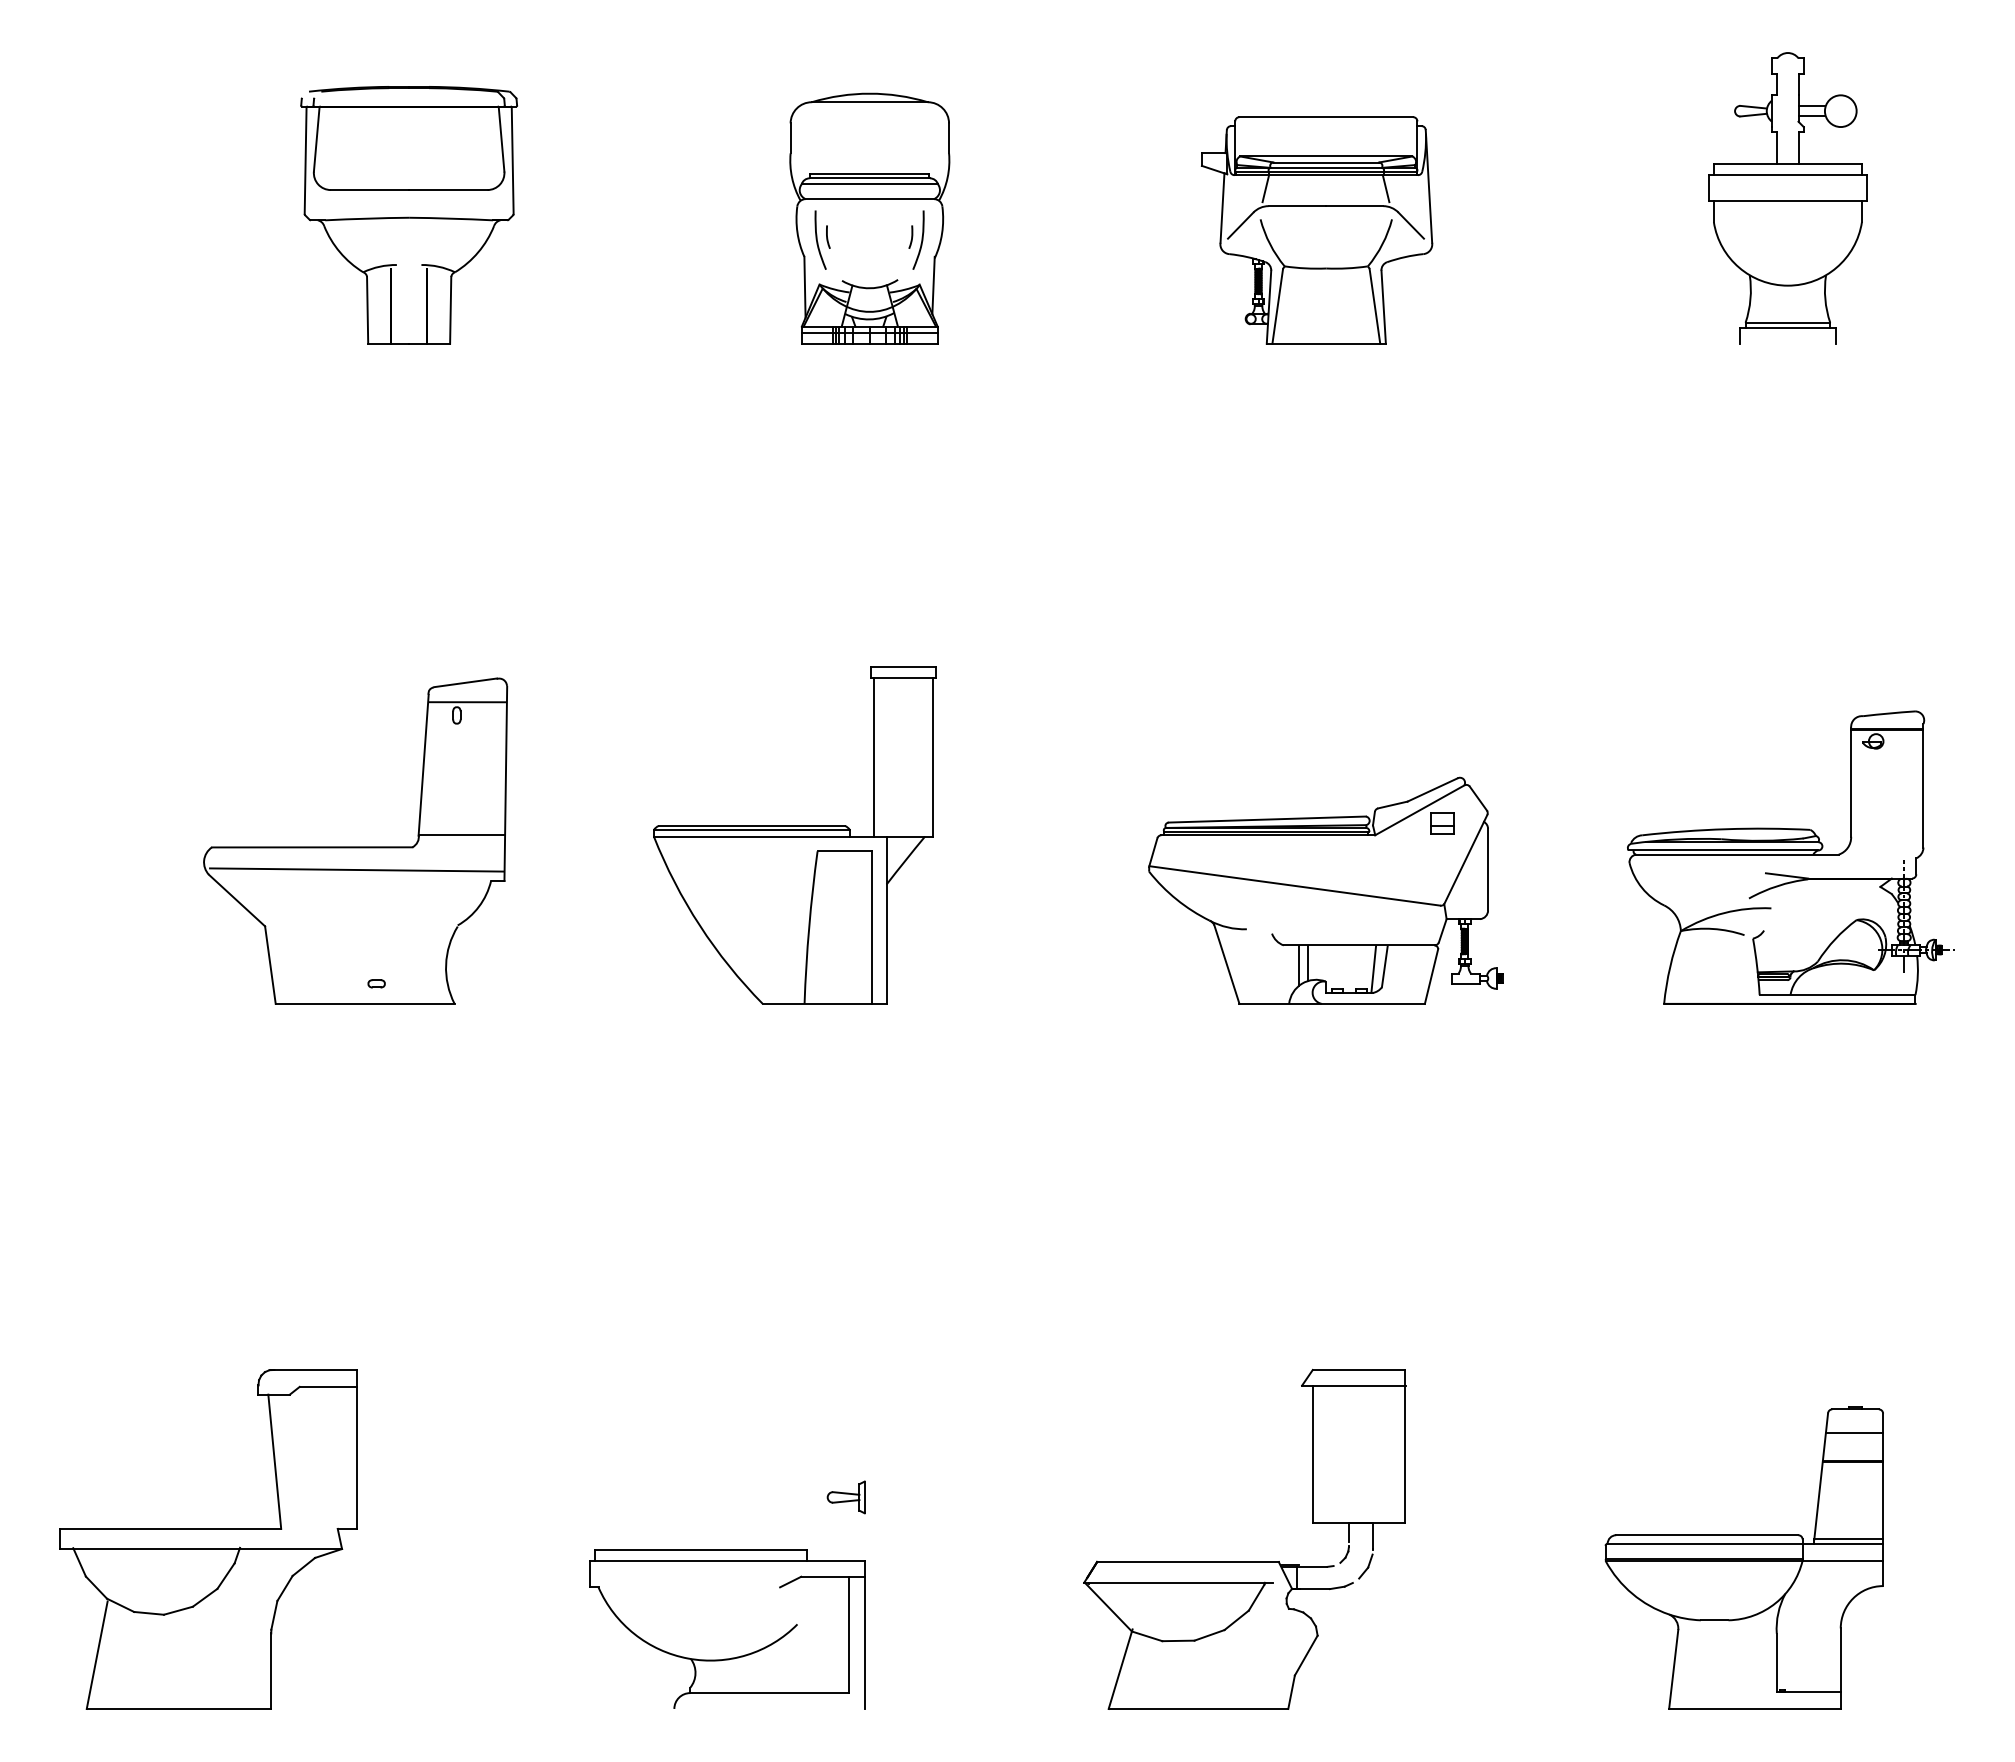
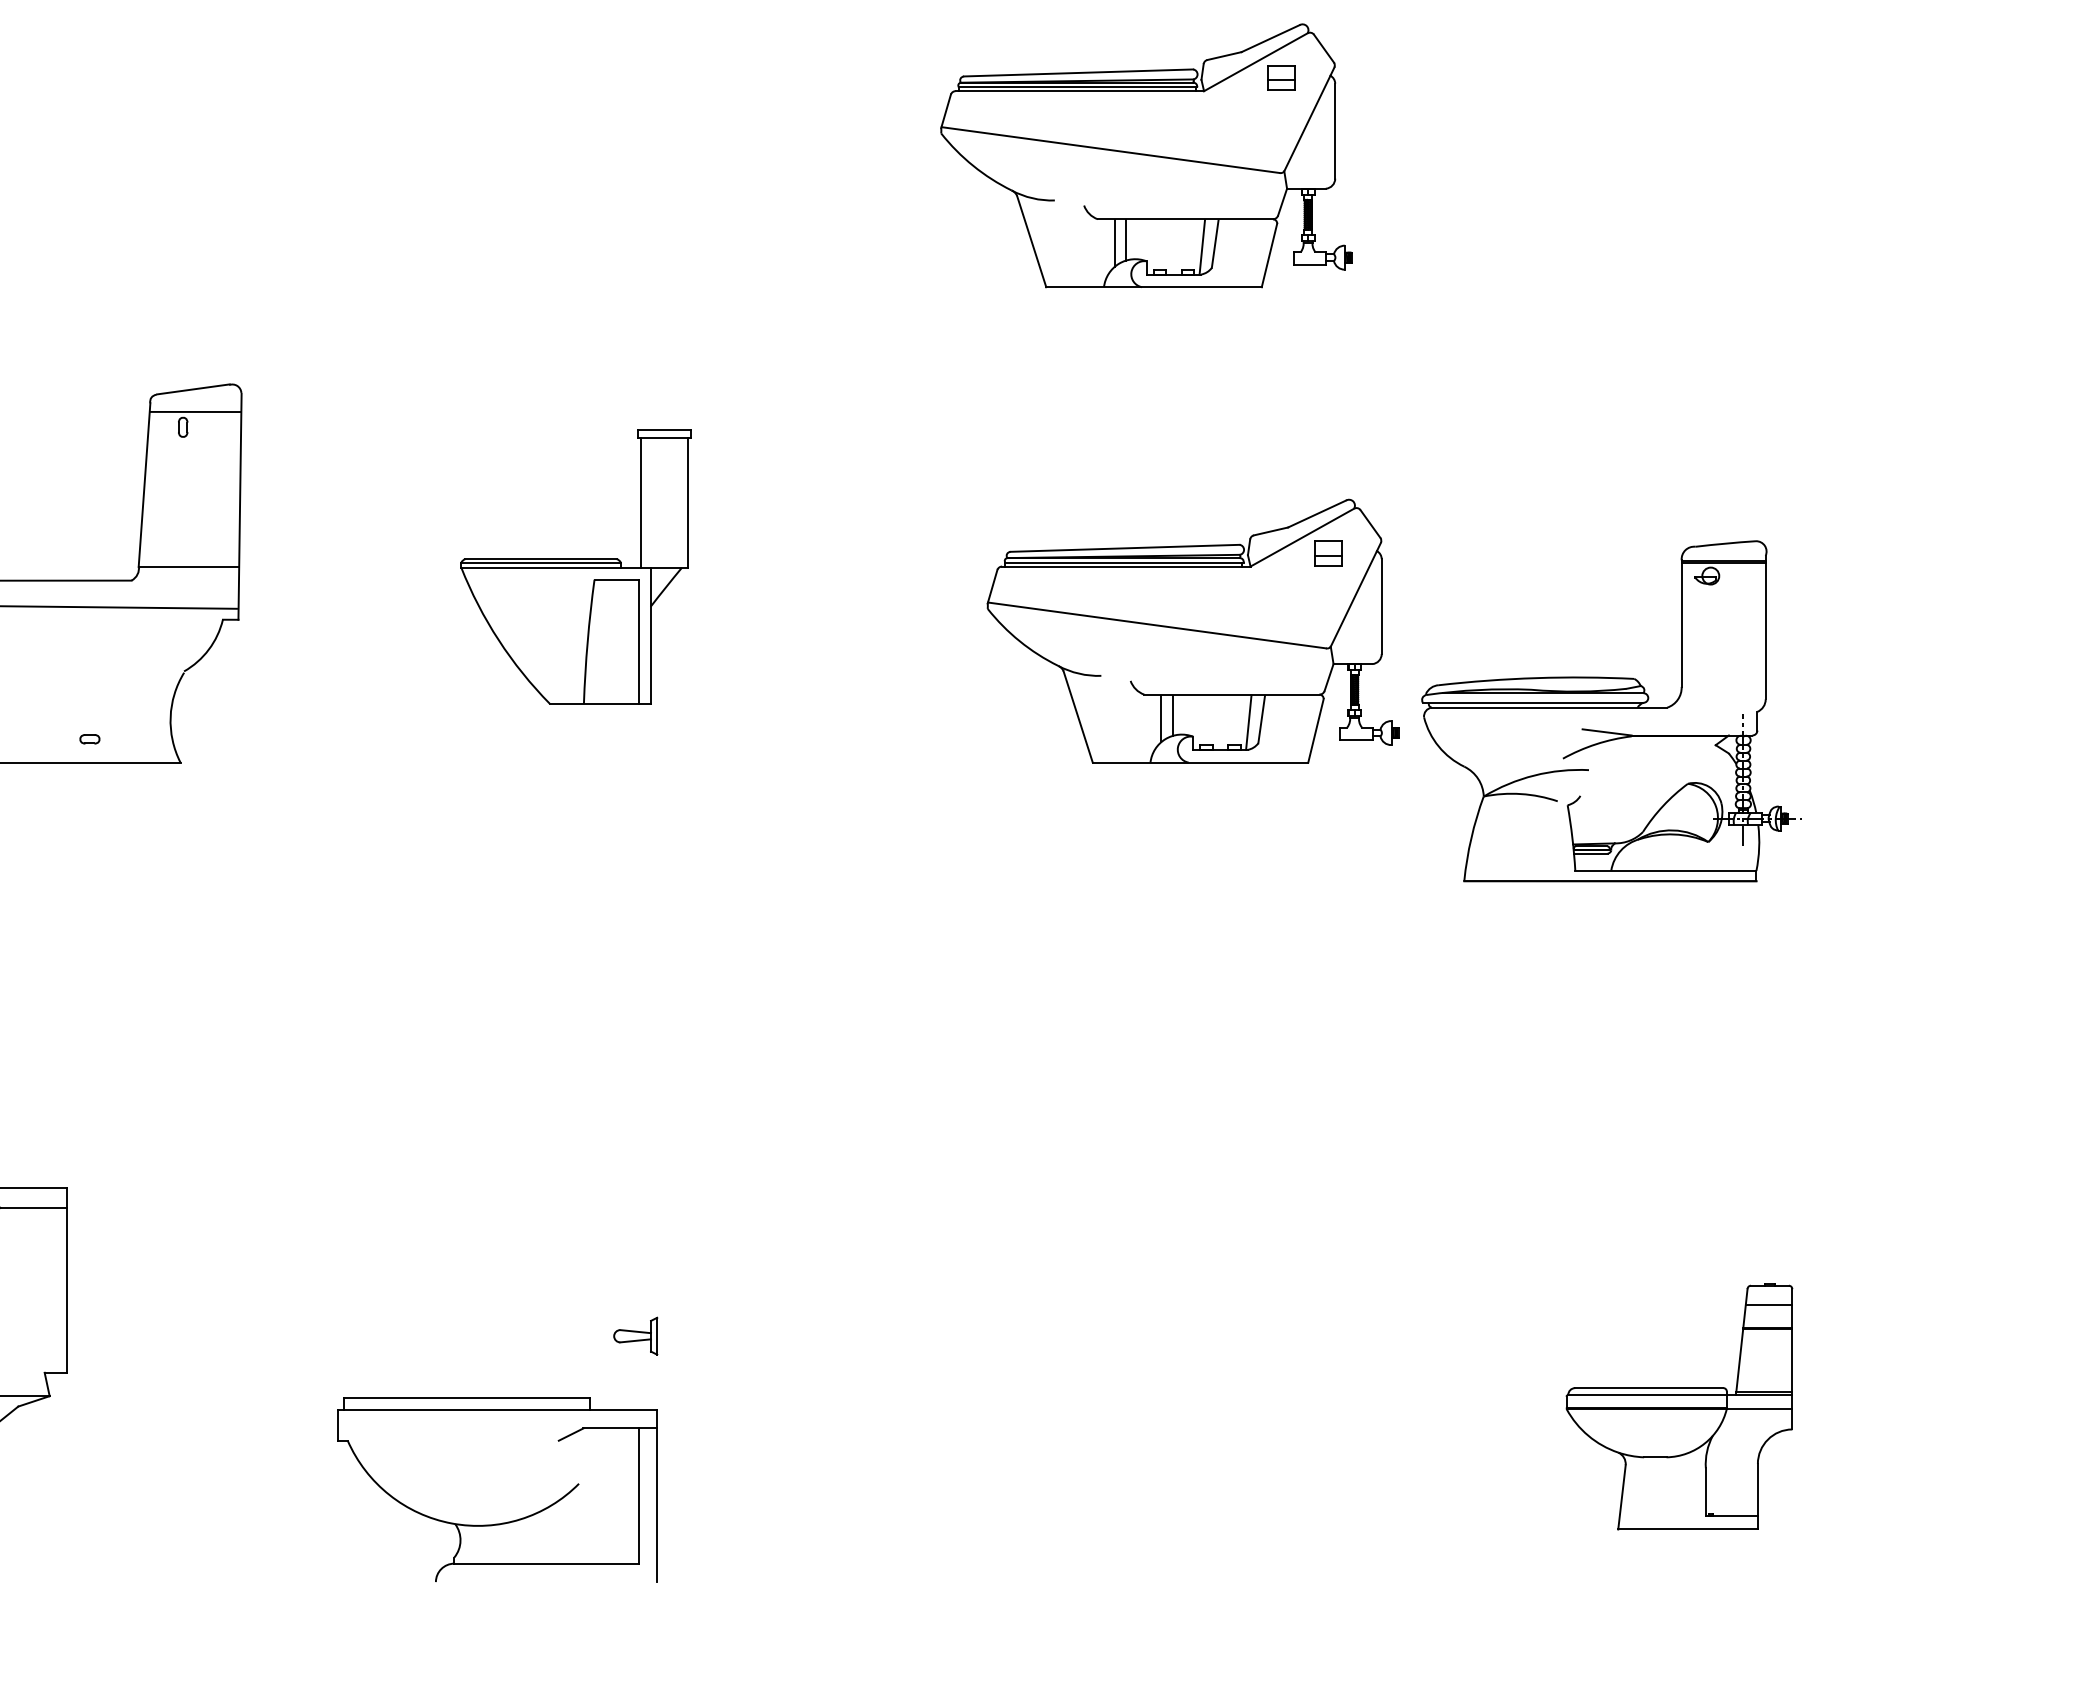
part: (1285, 481) -> (1146, 155), added
part: (794, 835) -> (575, 566), size x0.7
part: (1790, 857) -> (1611, 710), moved
part: (1743, 1557) -> (1678, 1406), size x0.7
part: (1244, 1561) -> (1098, 1410), removed

